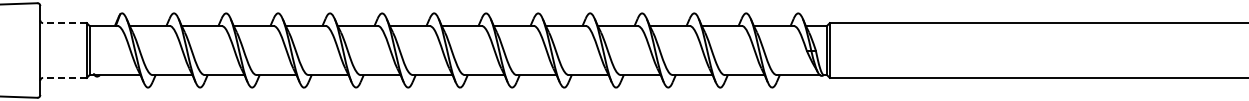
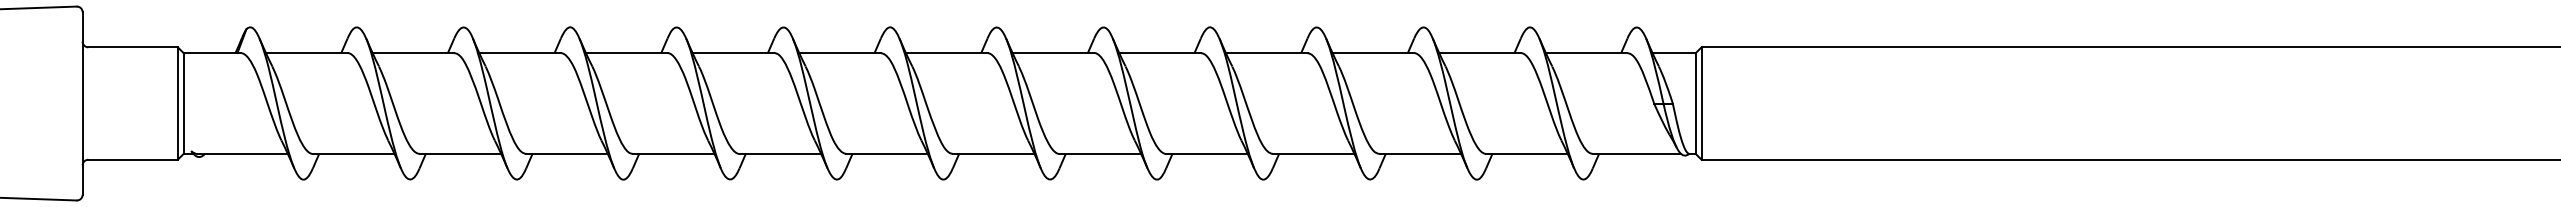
line: (64, 23) -> (132, 48), dashed -> solid
line: (64, 77) -> (132, 158), dashed -> solid

